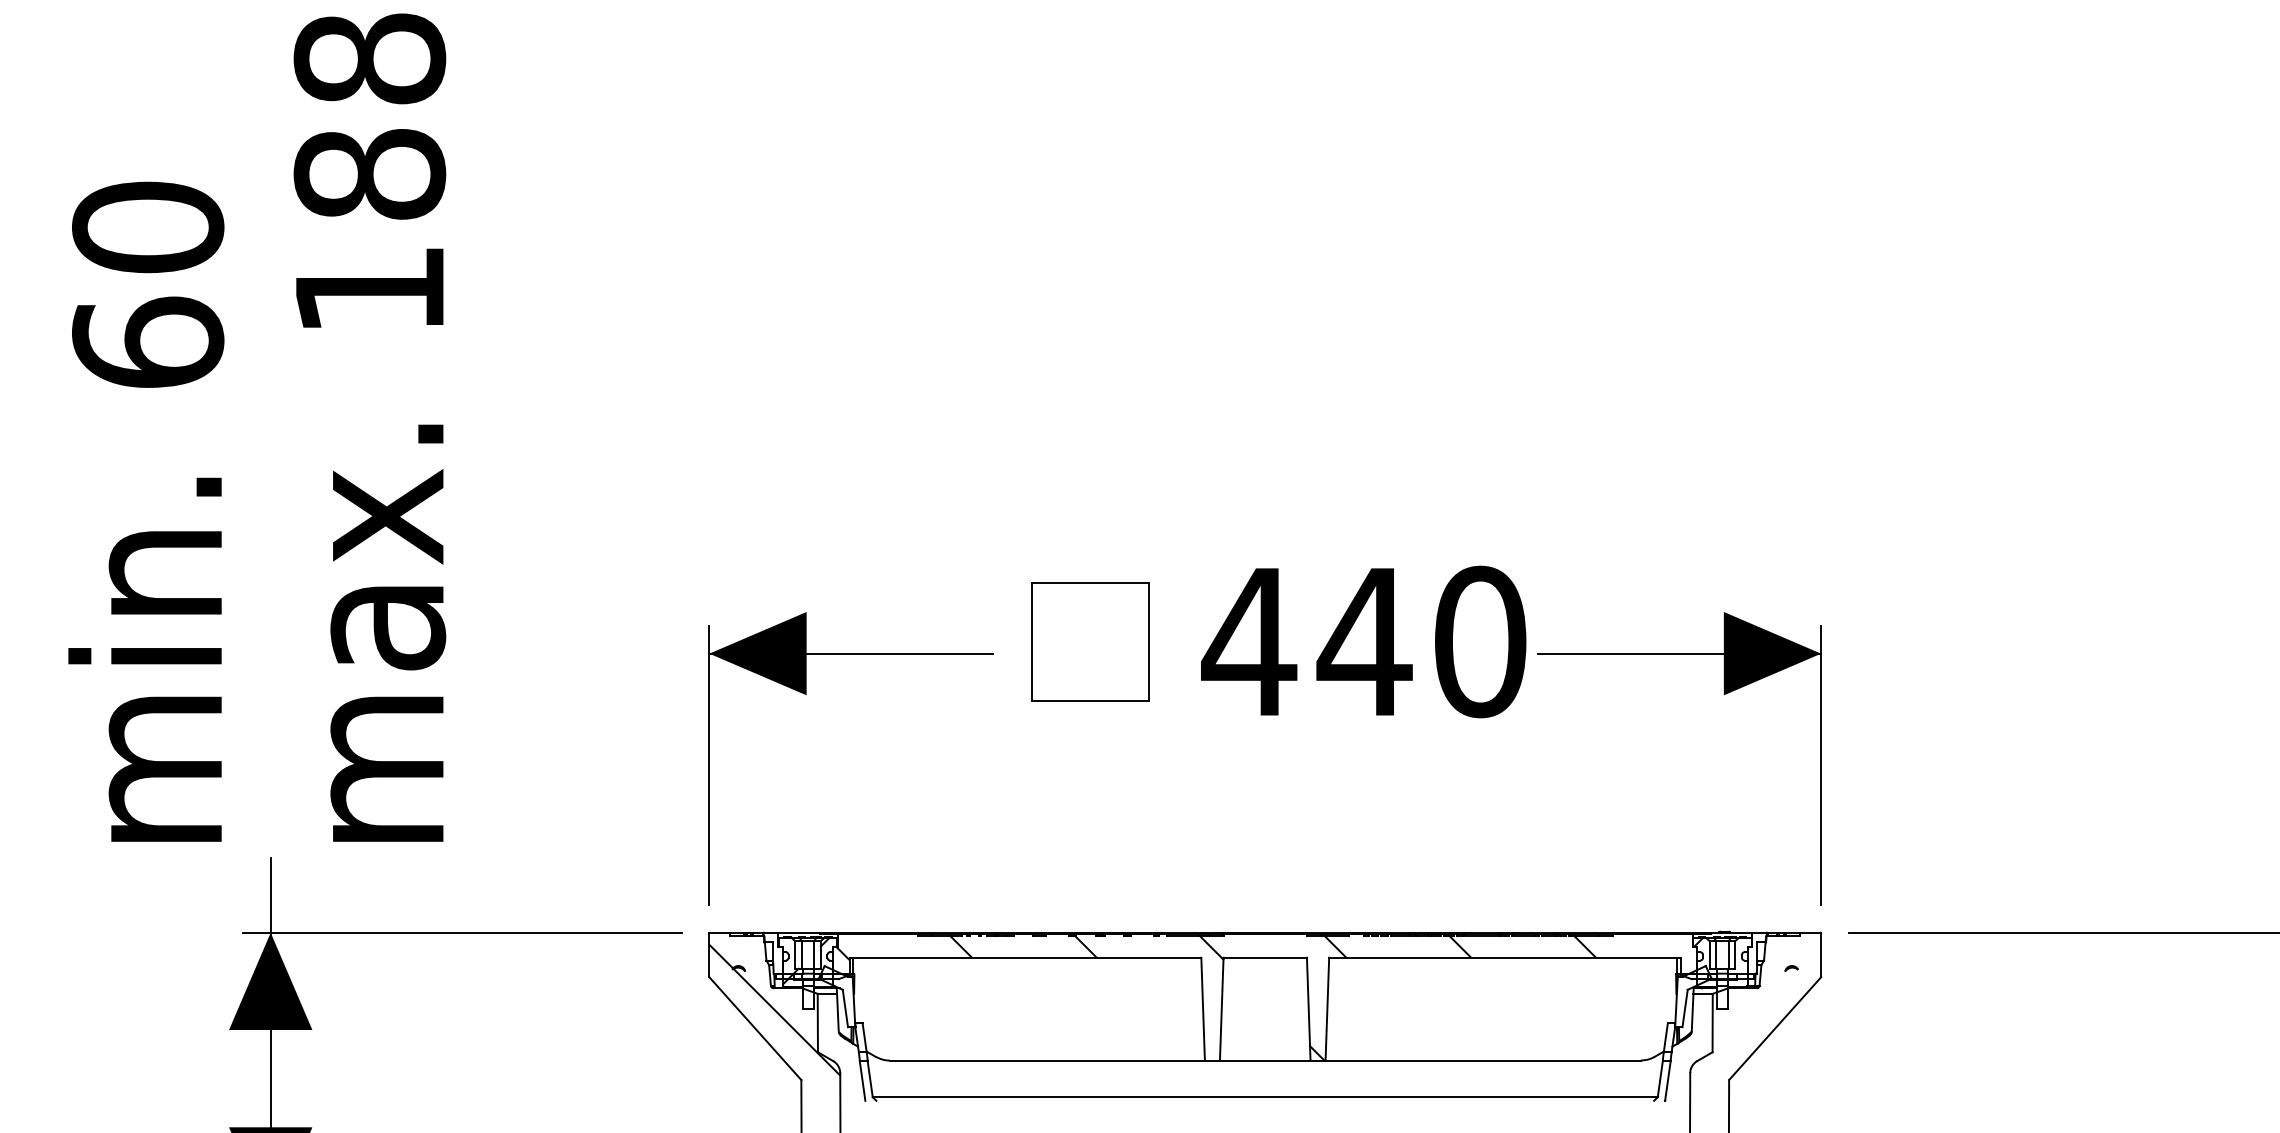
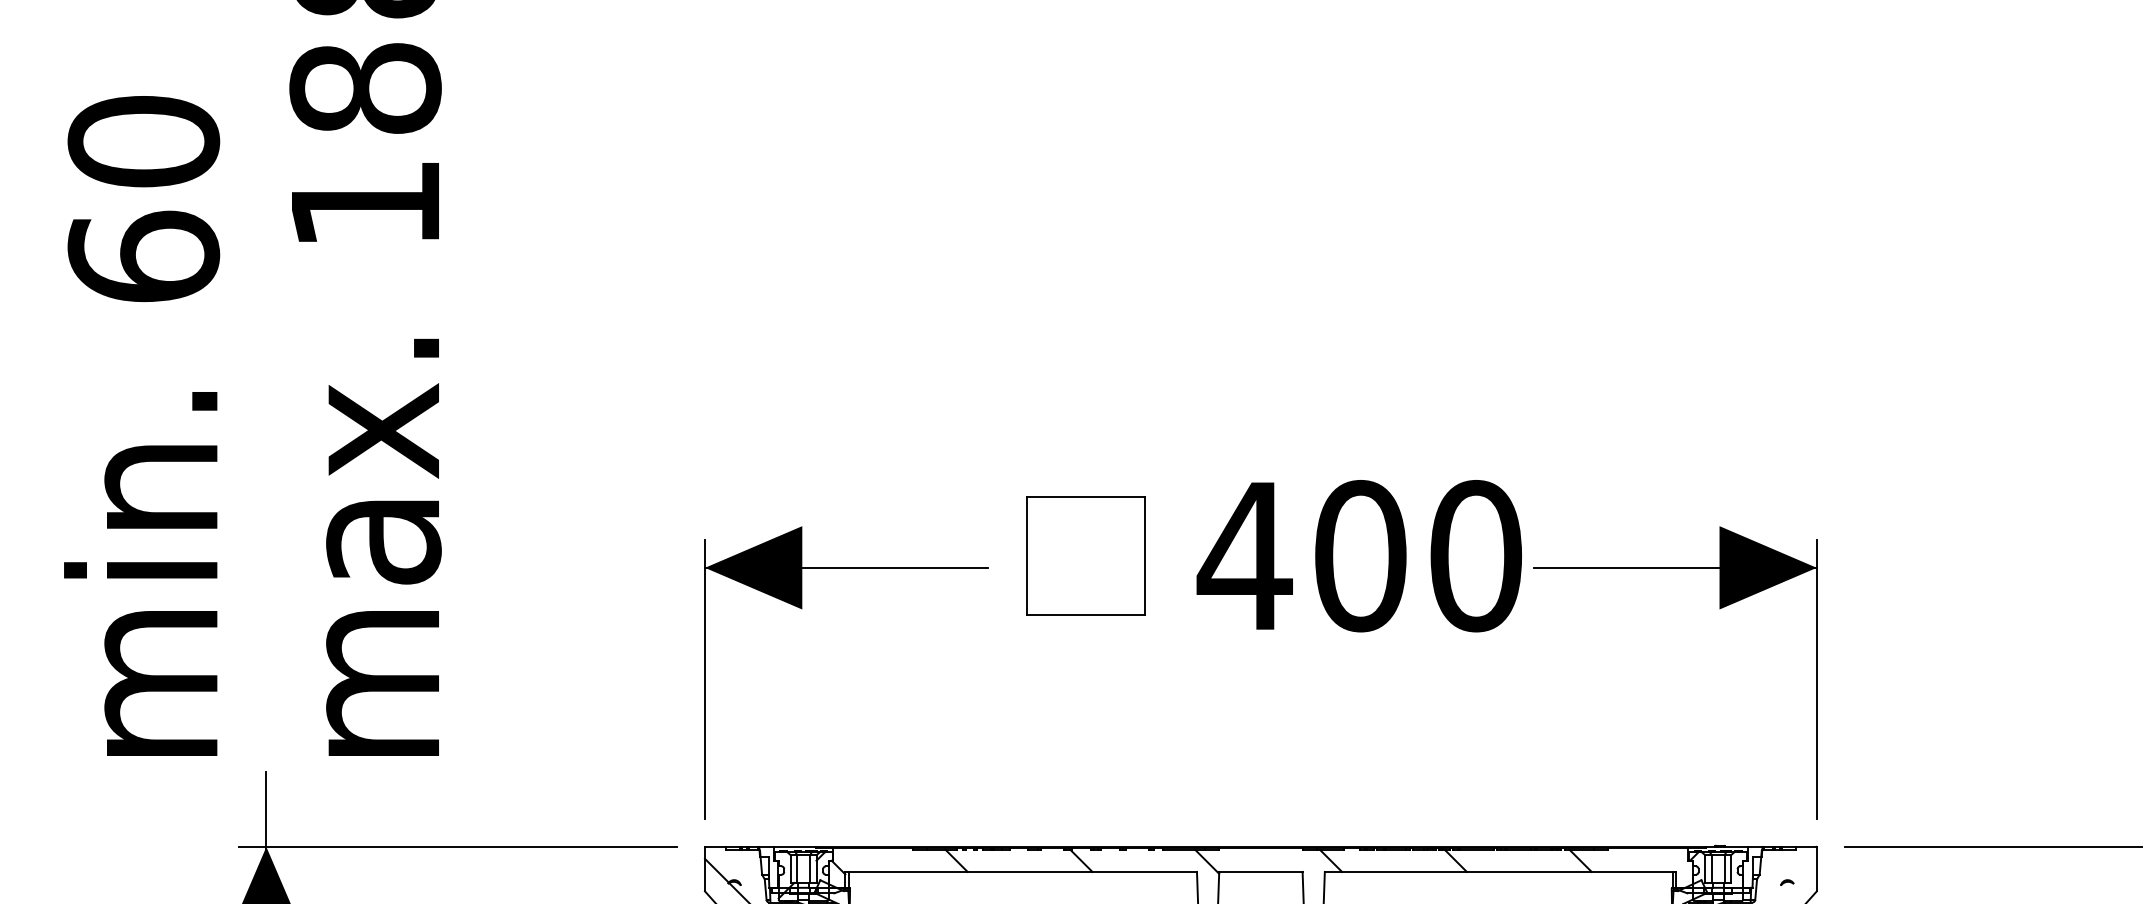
text: (1364, 641) -> (1360, 555), 440 -> 400

